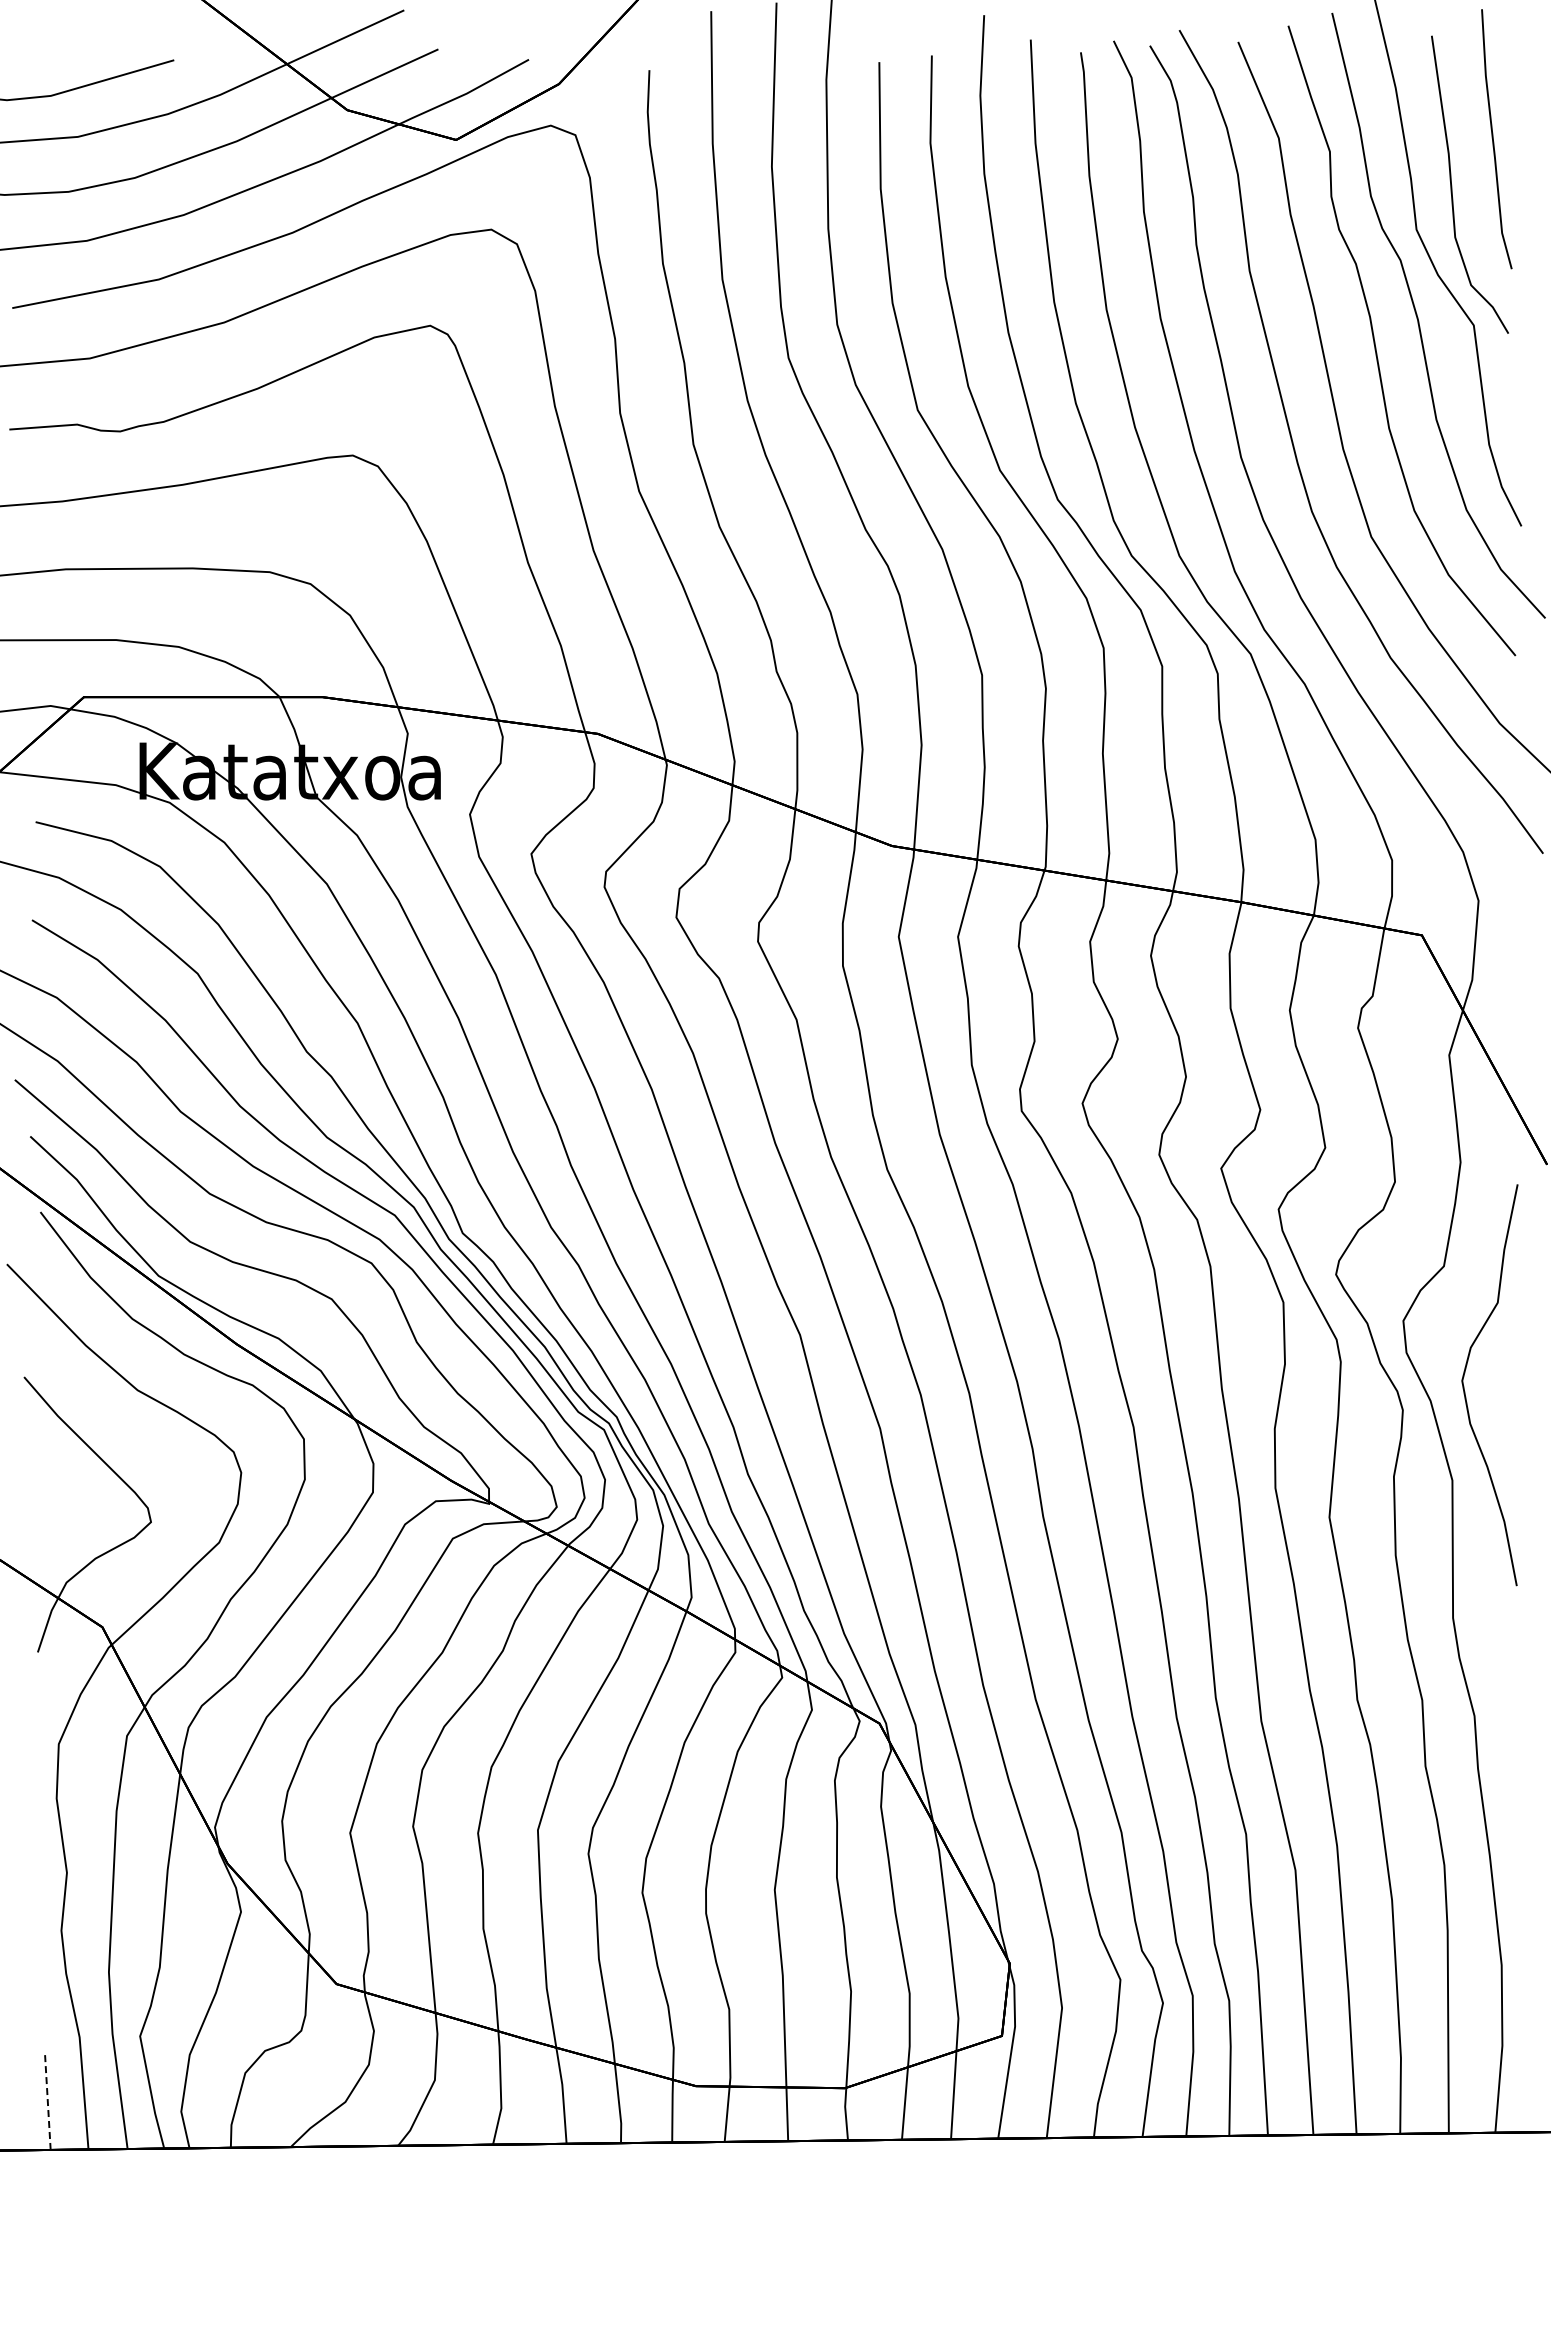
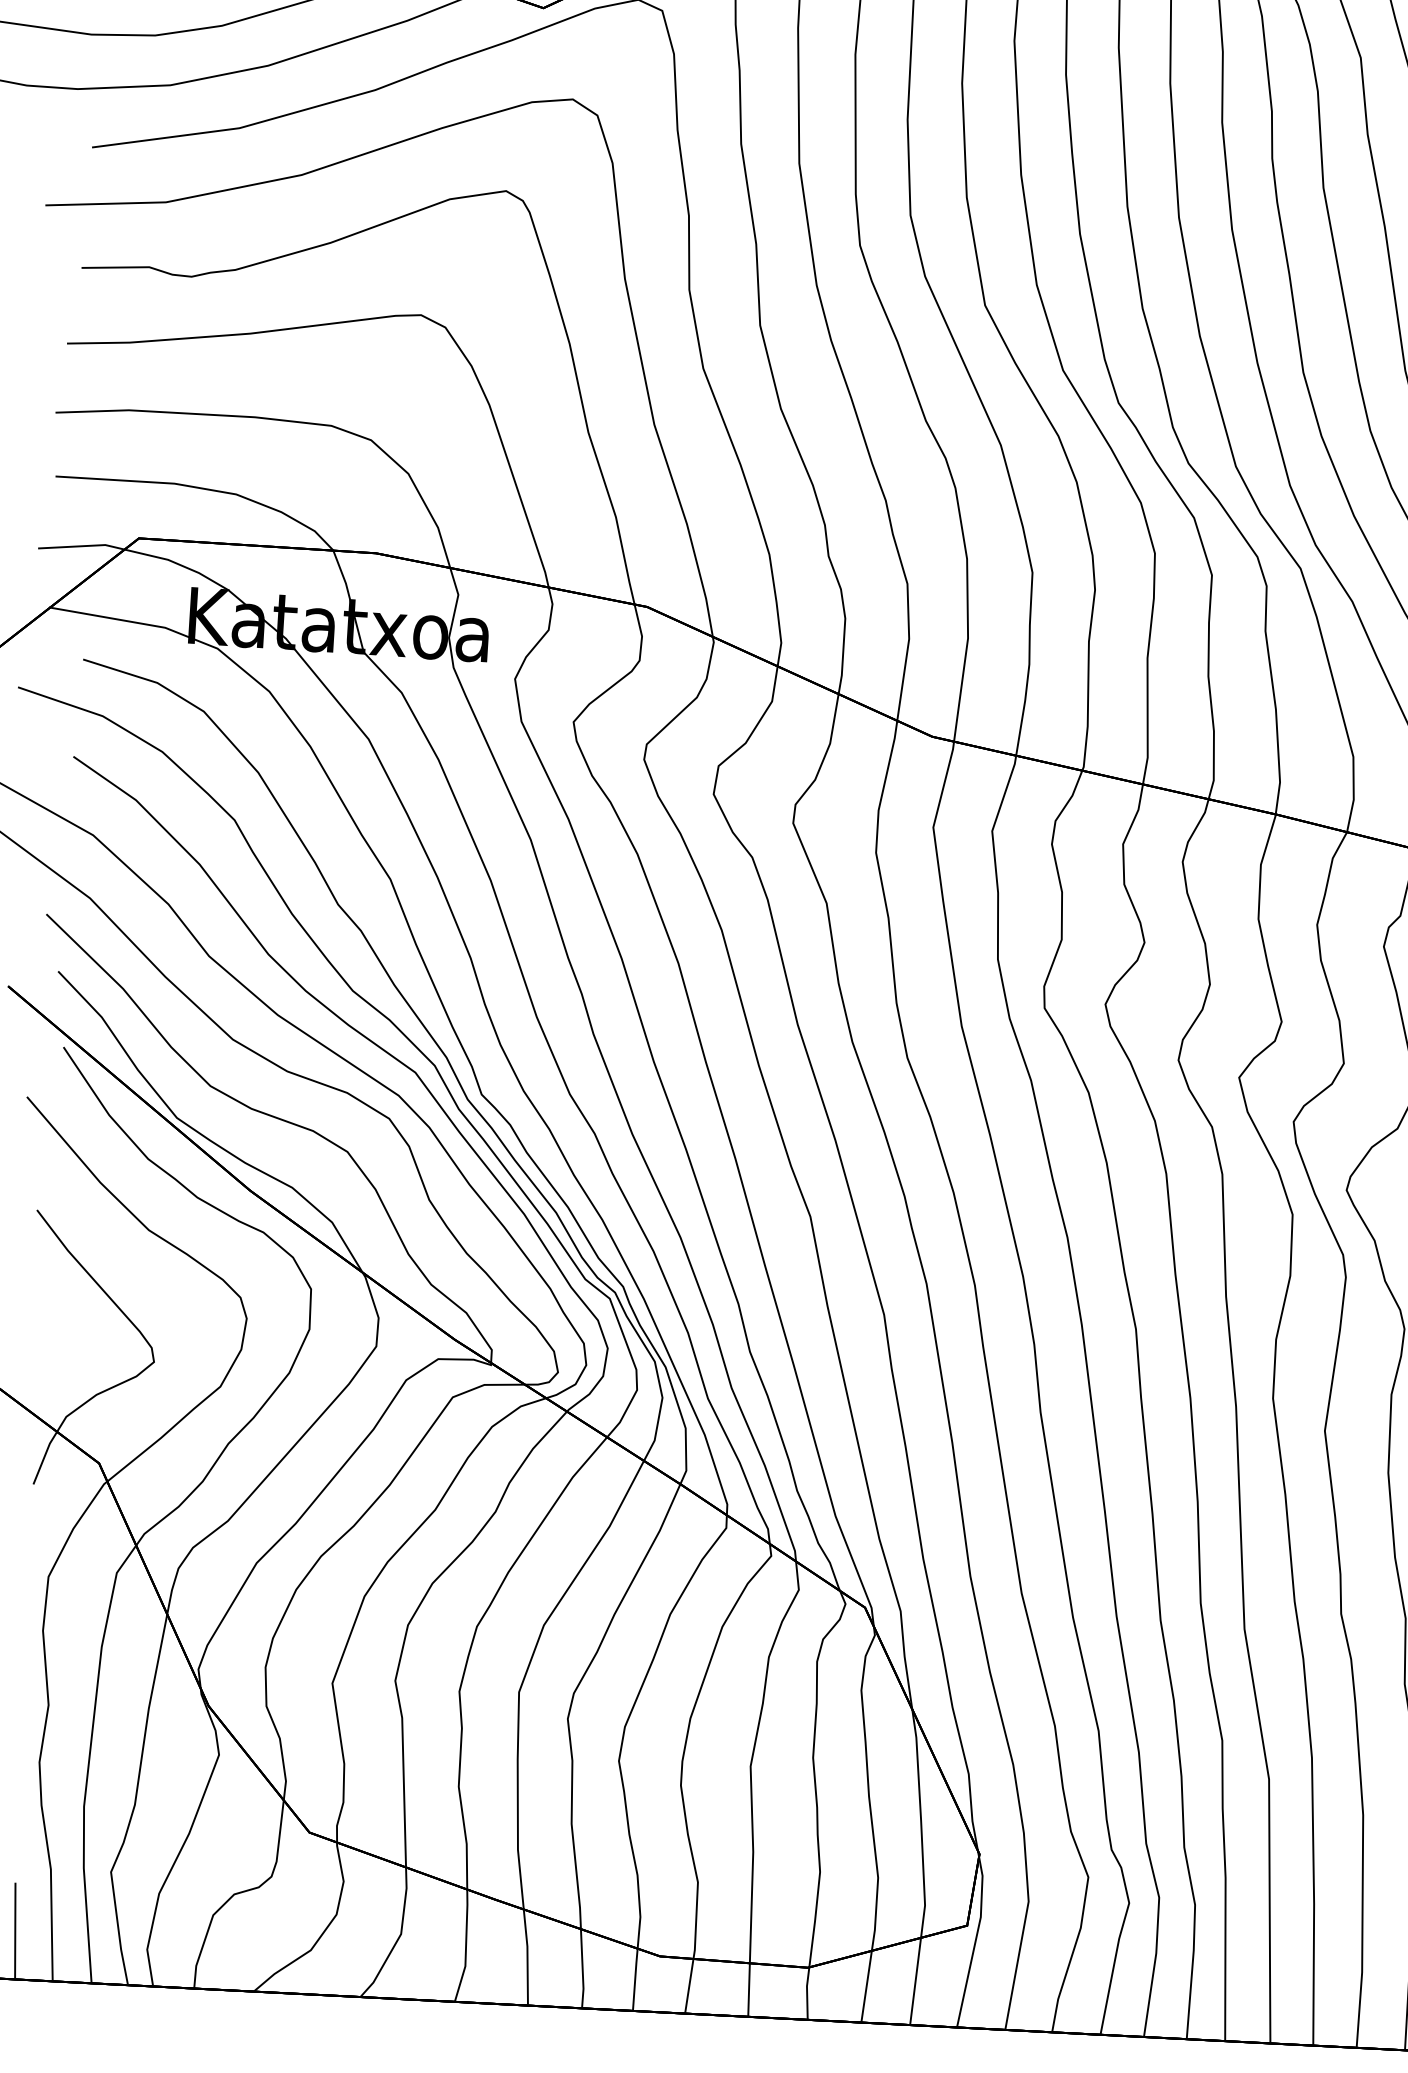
line: (47, 2101) -> (14, 1931), dashed -> solid

